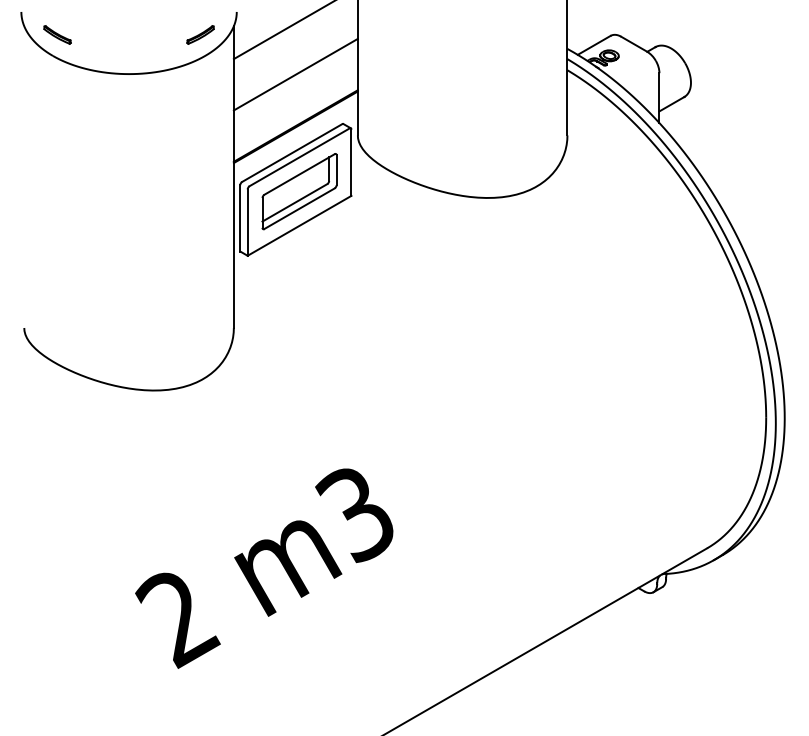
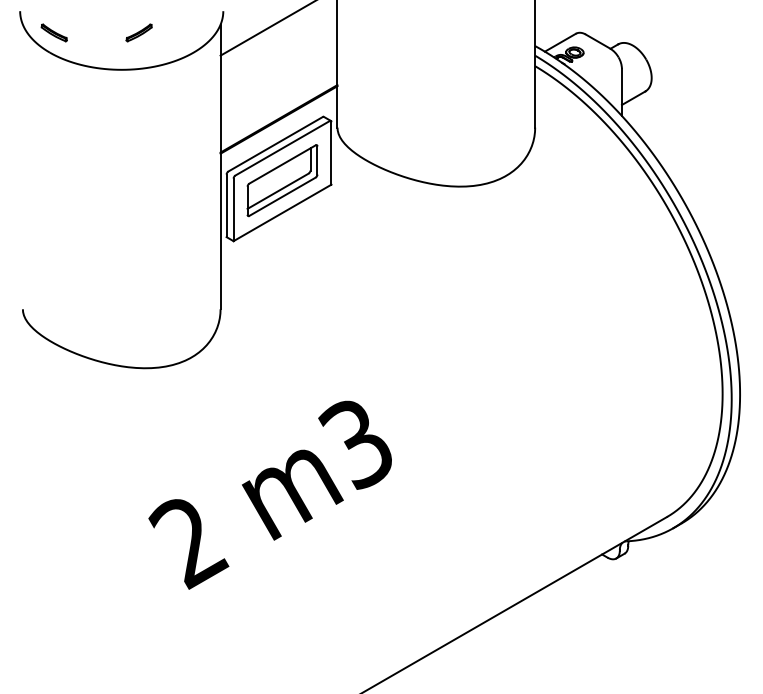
part: (199, 34) -> (138, 32), moved
line: (295, 74) -> (278, 70), removed
text: (263, 567) -> (269, 494), moved

